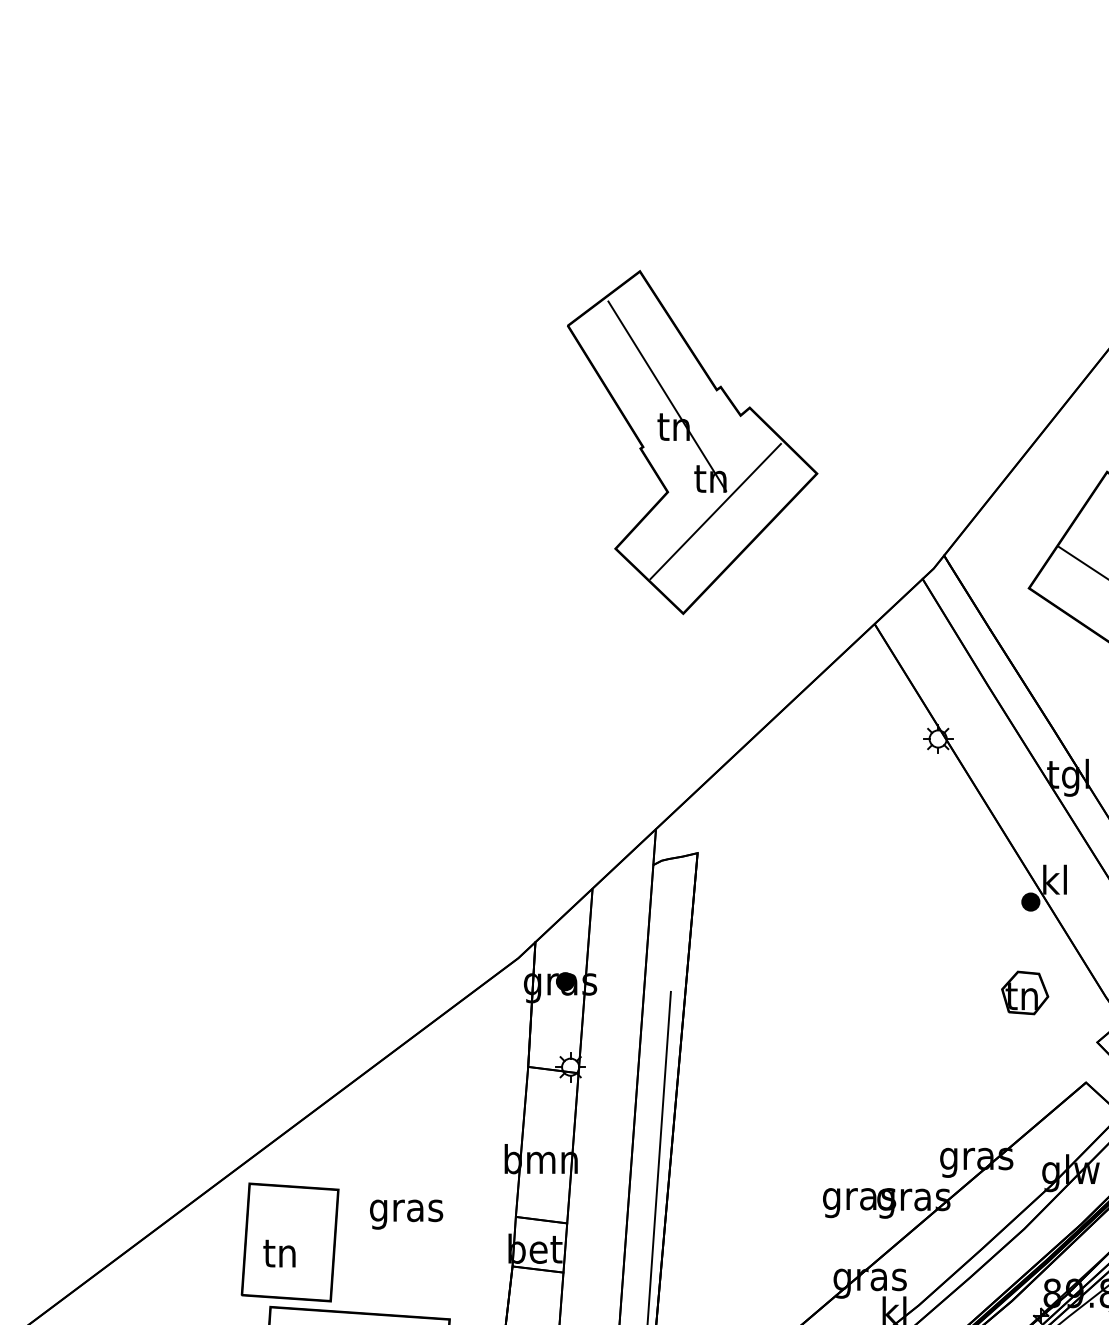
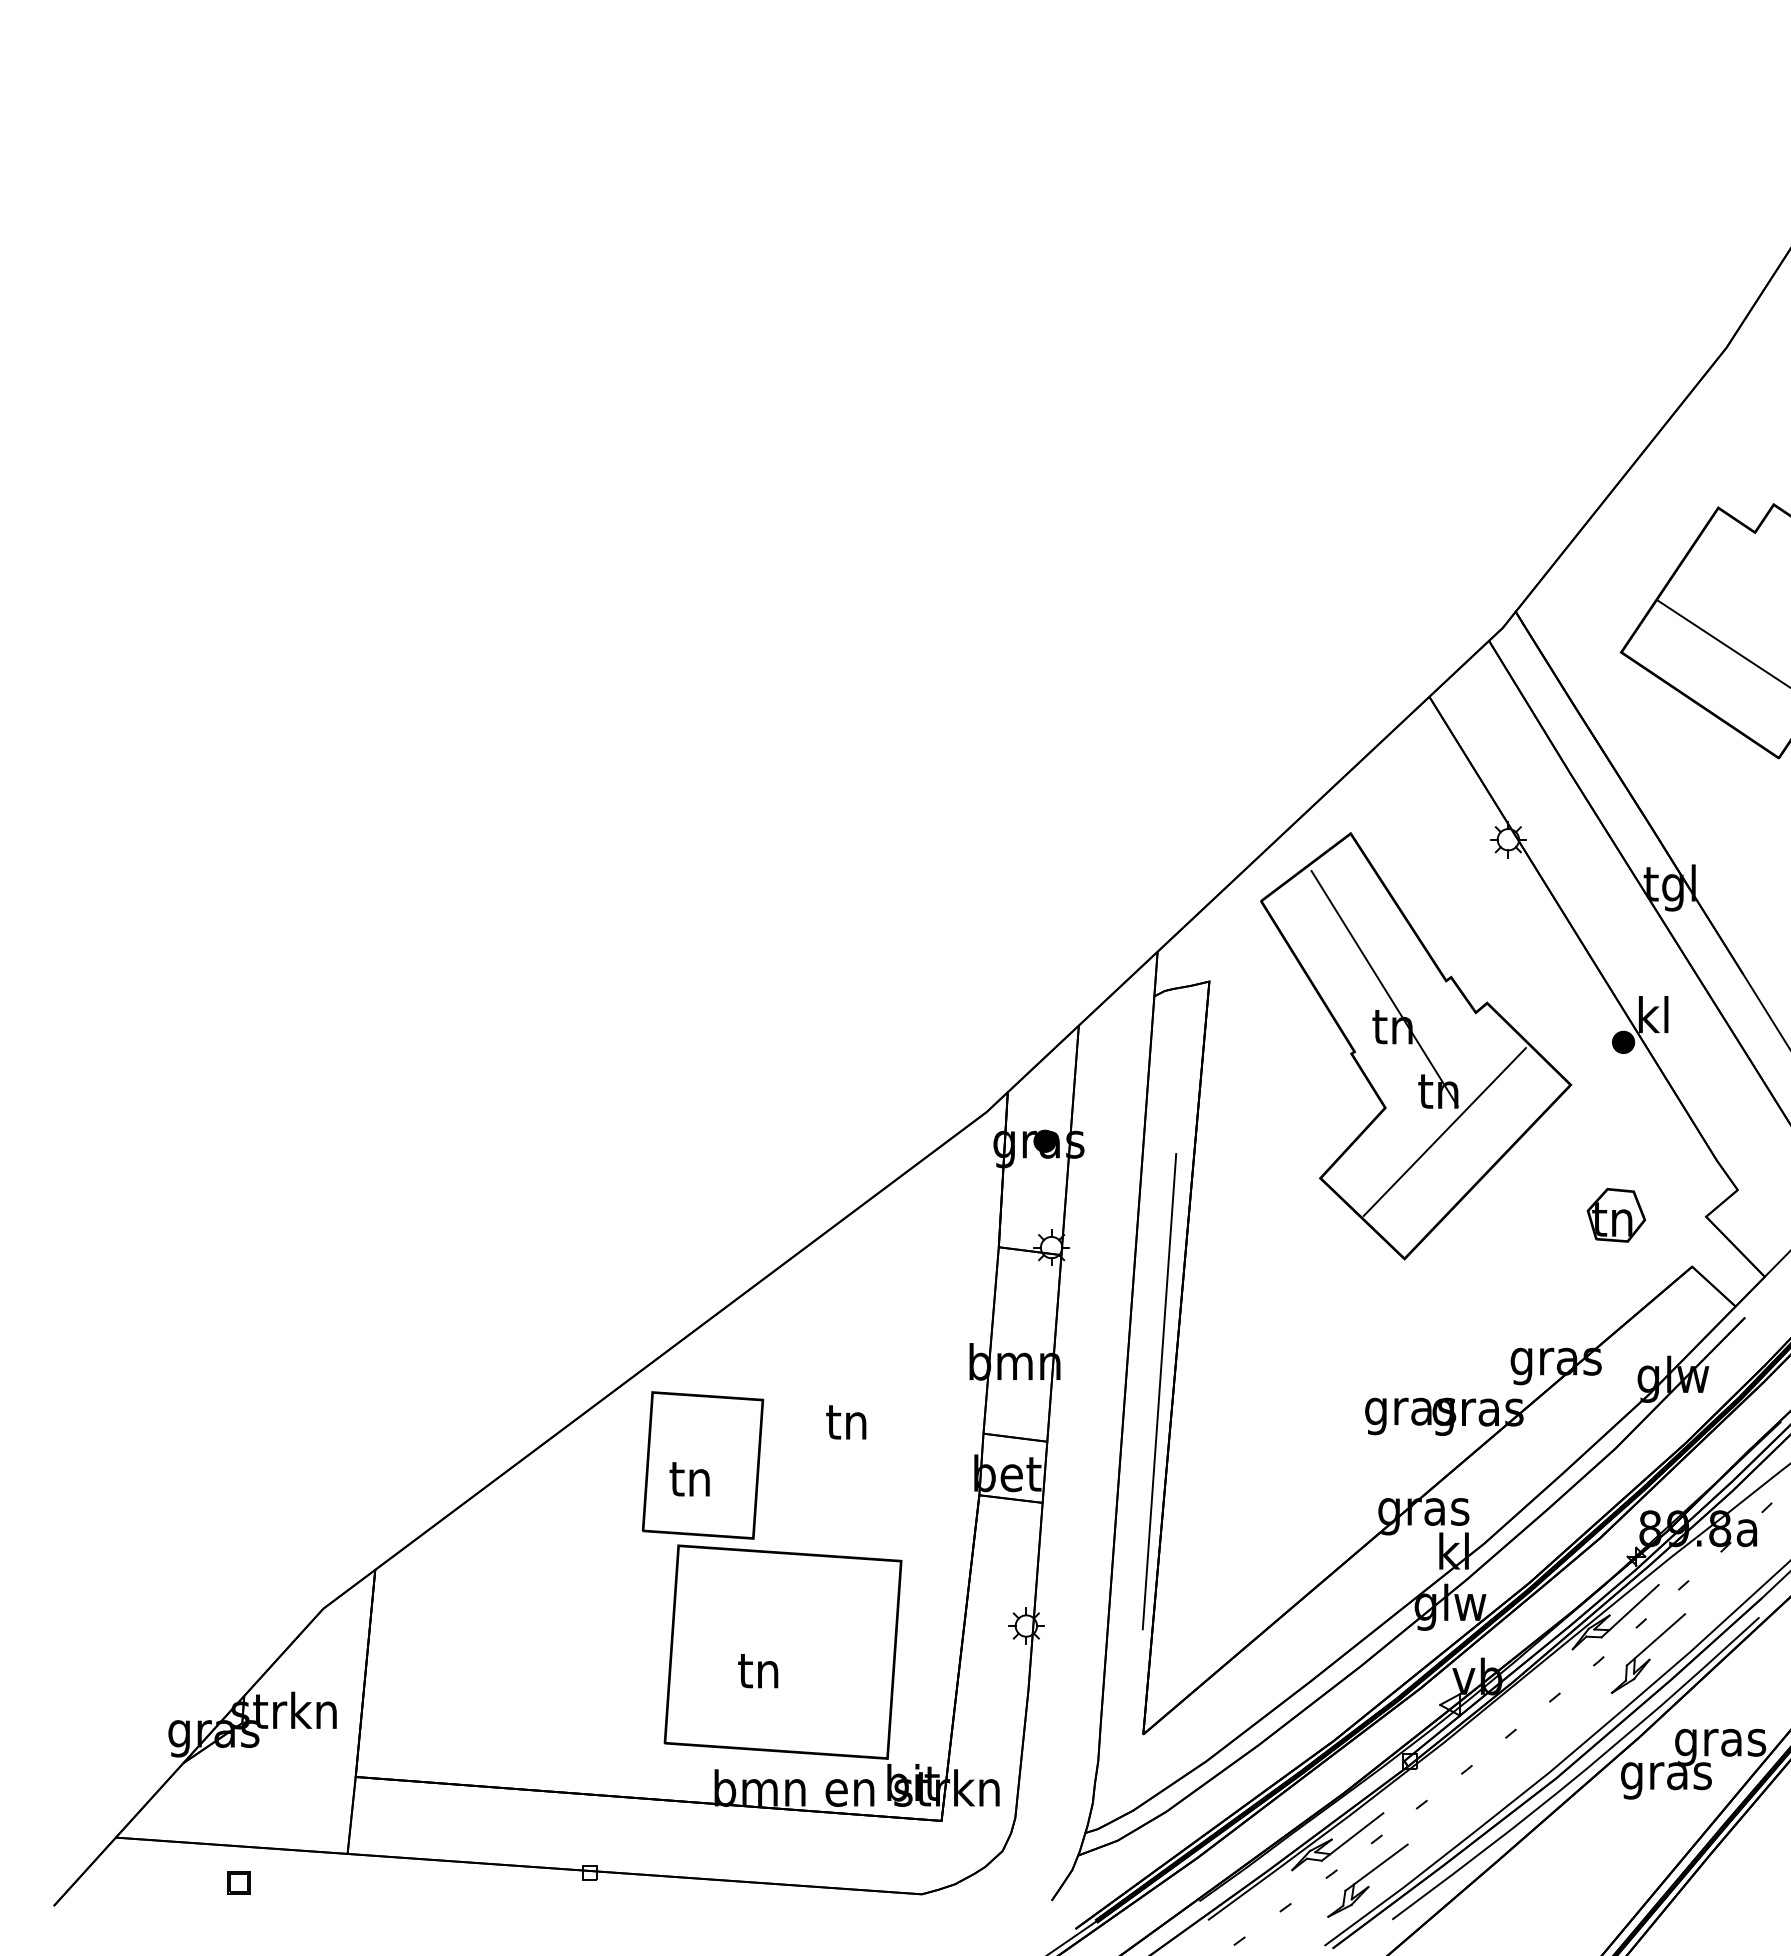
part: (692, 442) -> (1416, 1046), moved
part: (1025, 993) -> (1616, 1215), moved
text: (406, 1211) -> (847, 1427), gras -> tn

